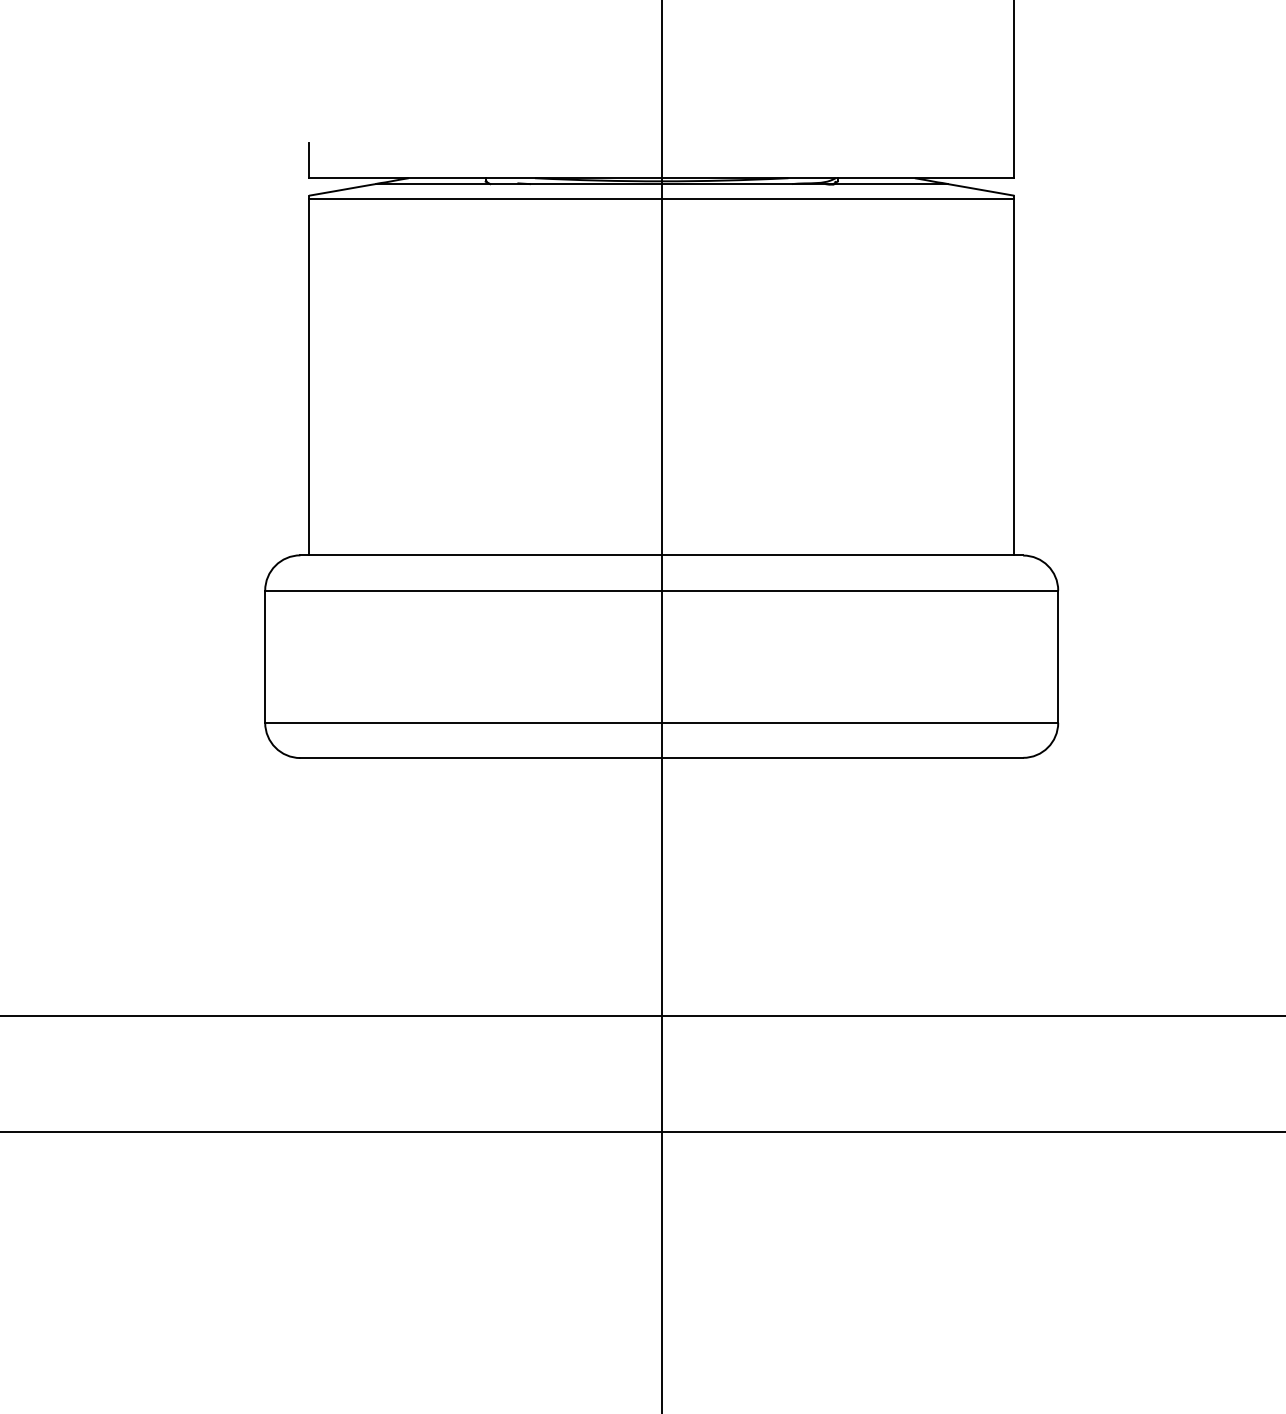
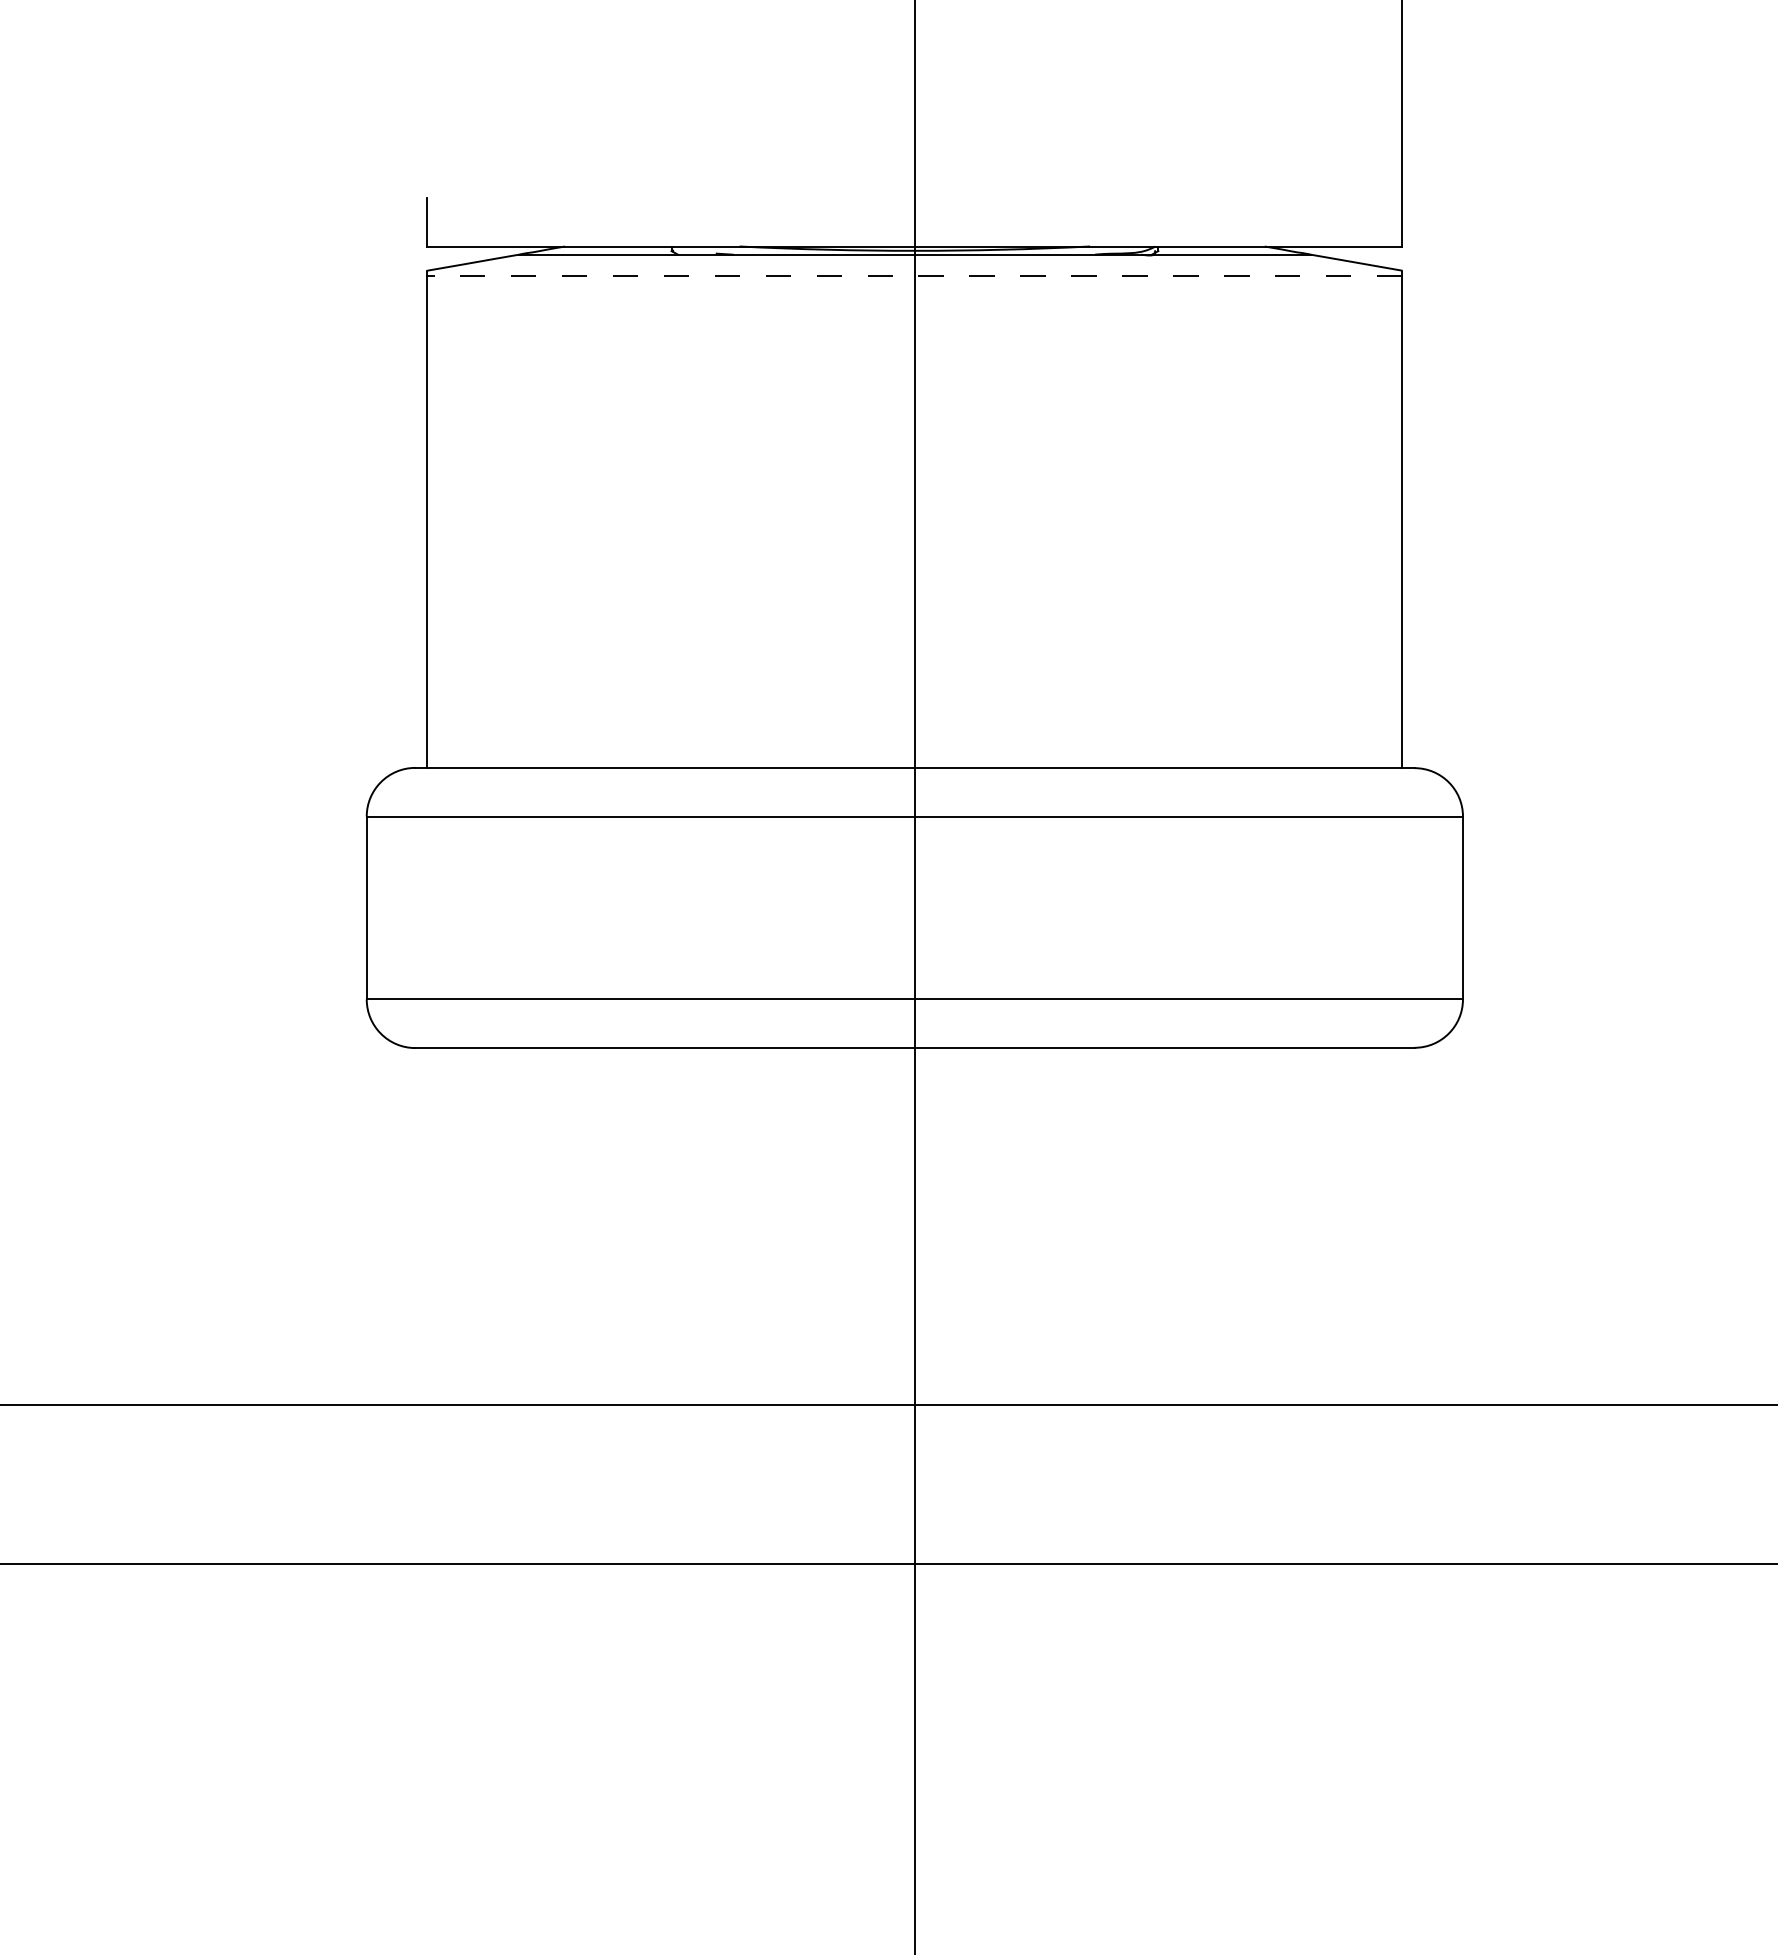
line: (661, 199) -> (914, 275), solid -> dashed

